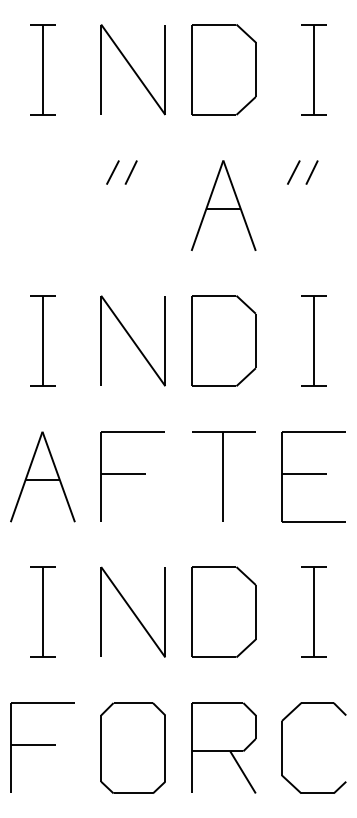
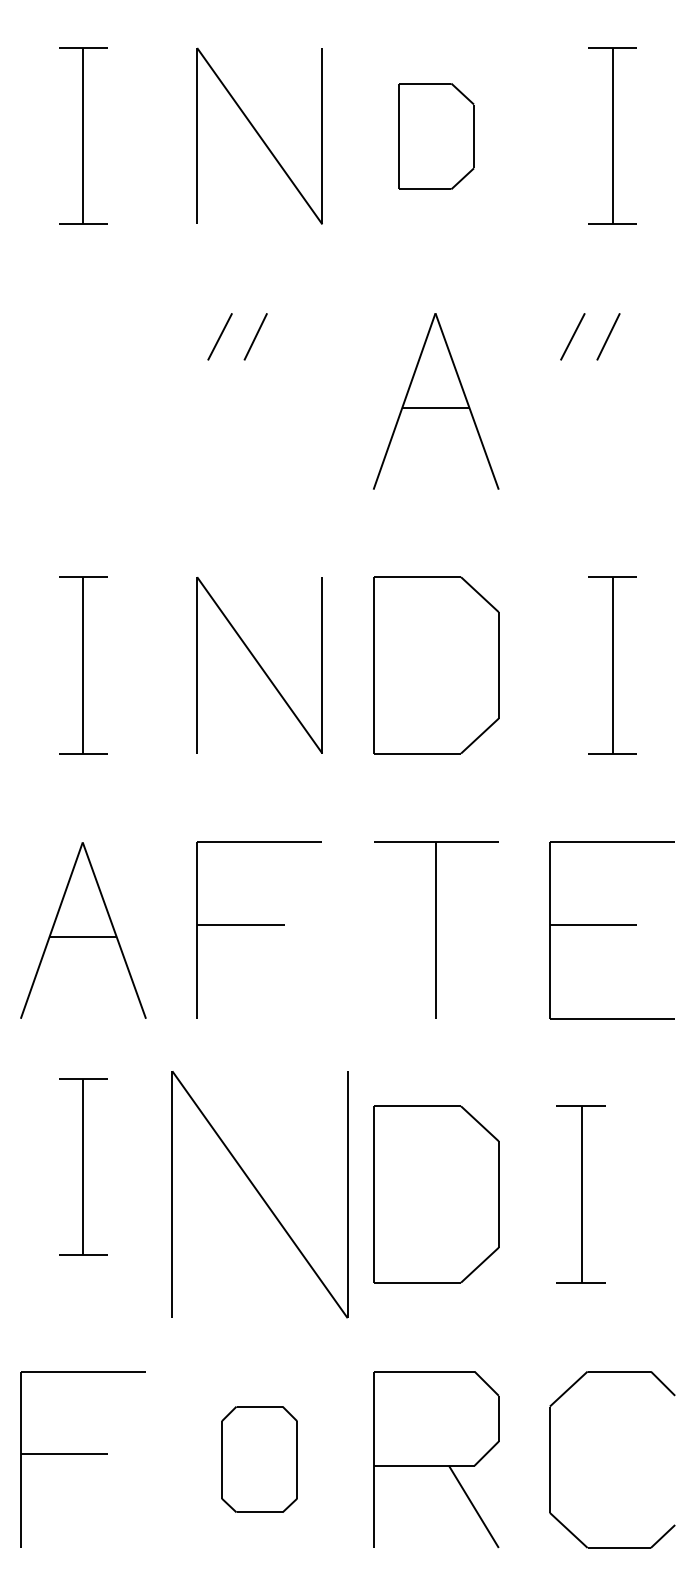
part: (223, 69) -> (435, 135), size x0.6
part: (42, 611) -> (82, 1165), moved
part: (132, 611) -> (258, 1192), size x1.4
part: (313, 611) -> (580, 1192), moved
part: (132, 747) -> (258, 1458), size x0.6

